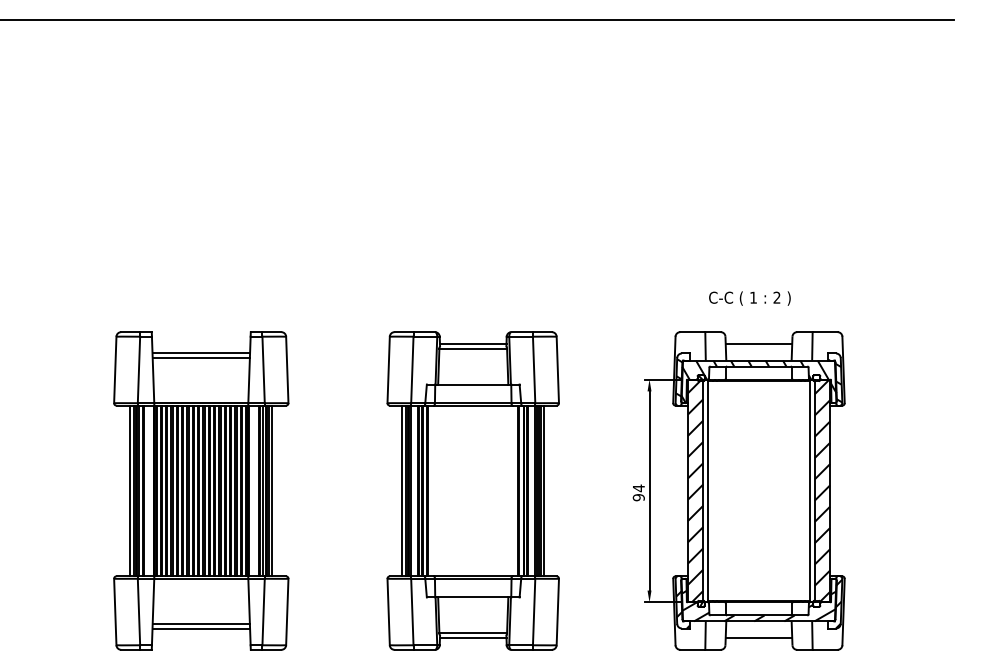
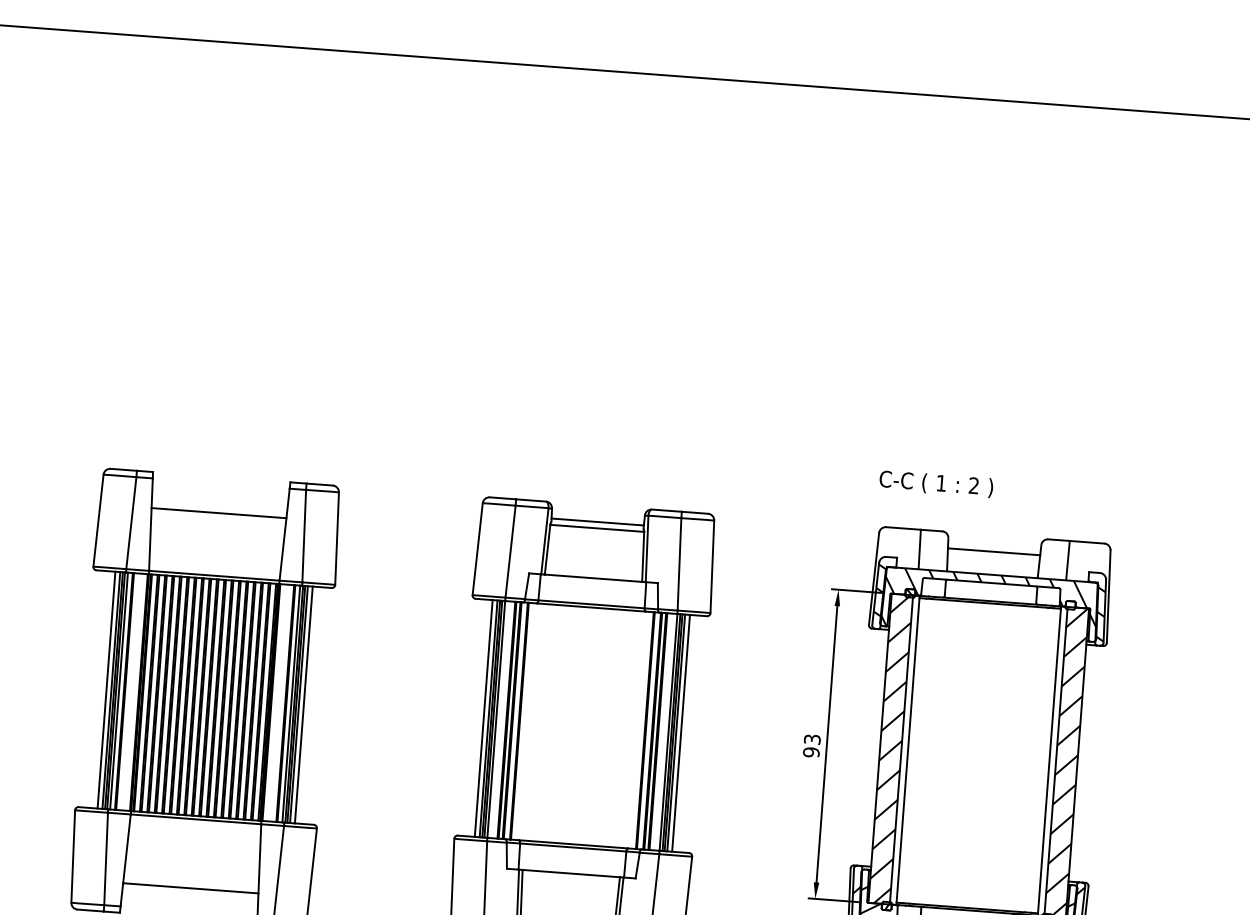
text: (749, 298) -> (935, 483), moved
line: (201, 353) -> (219, 506), removed
text: (638, 488) -> (811, 739), 94 -> 93
line: (200, 623) -> (190, 881), removed

